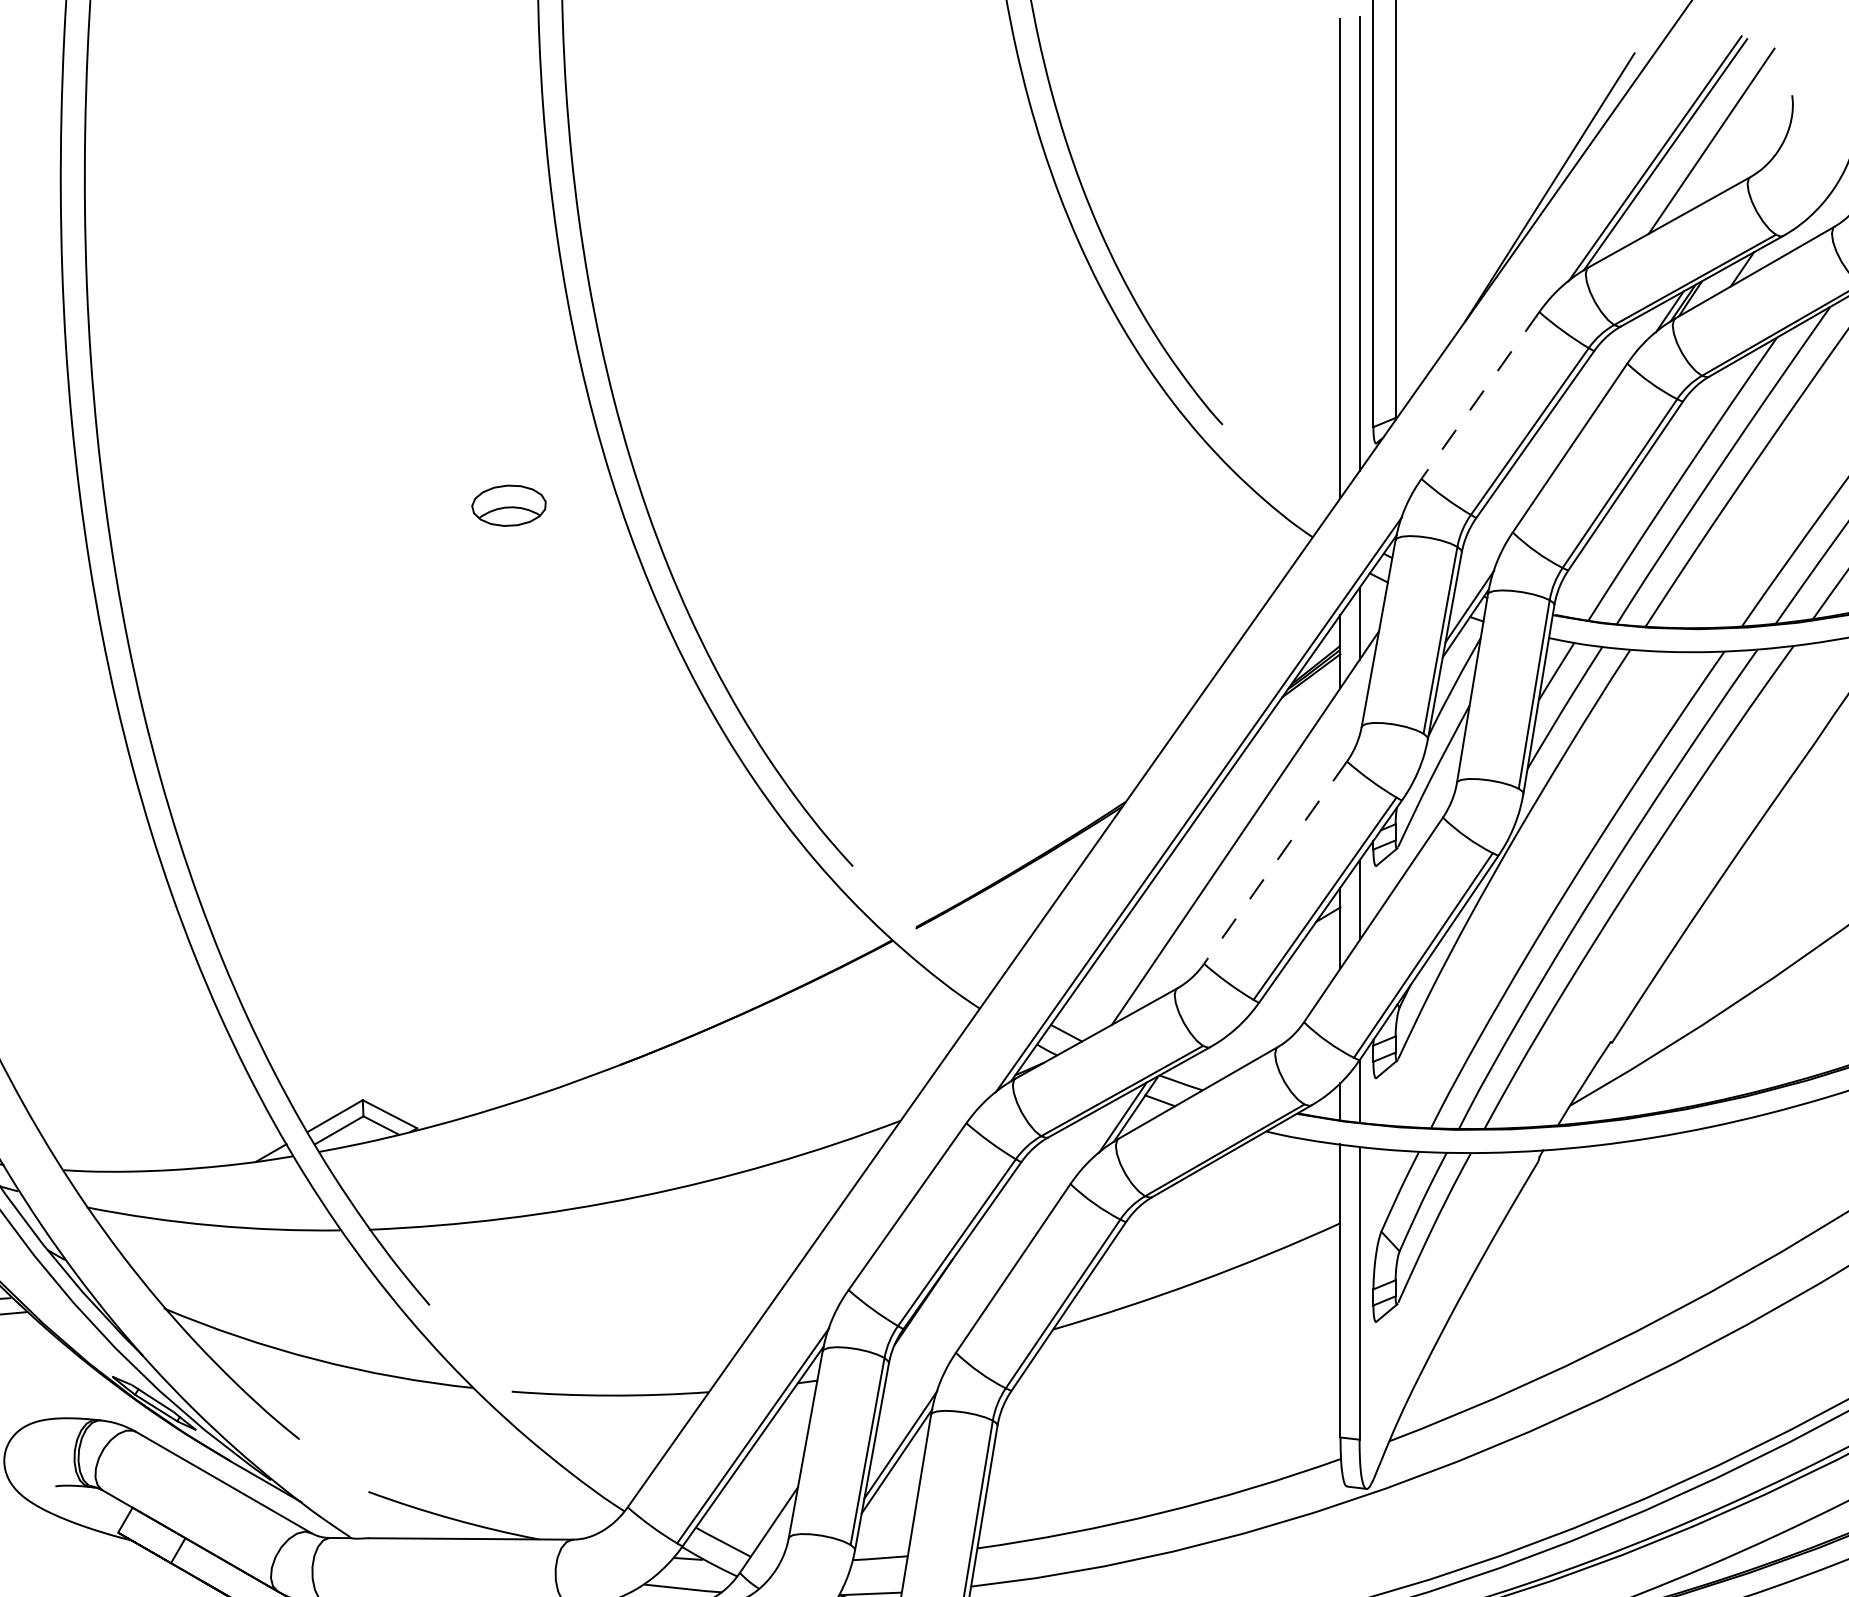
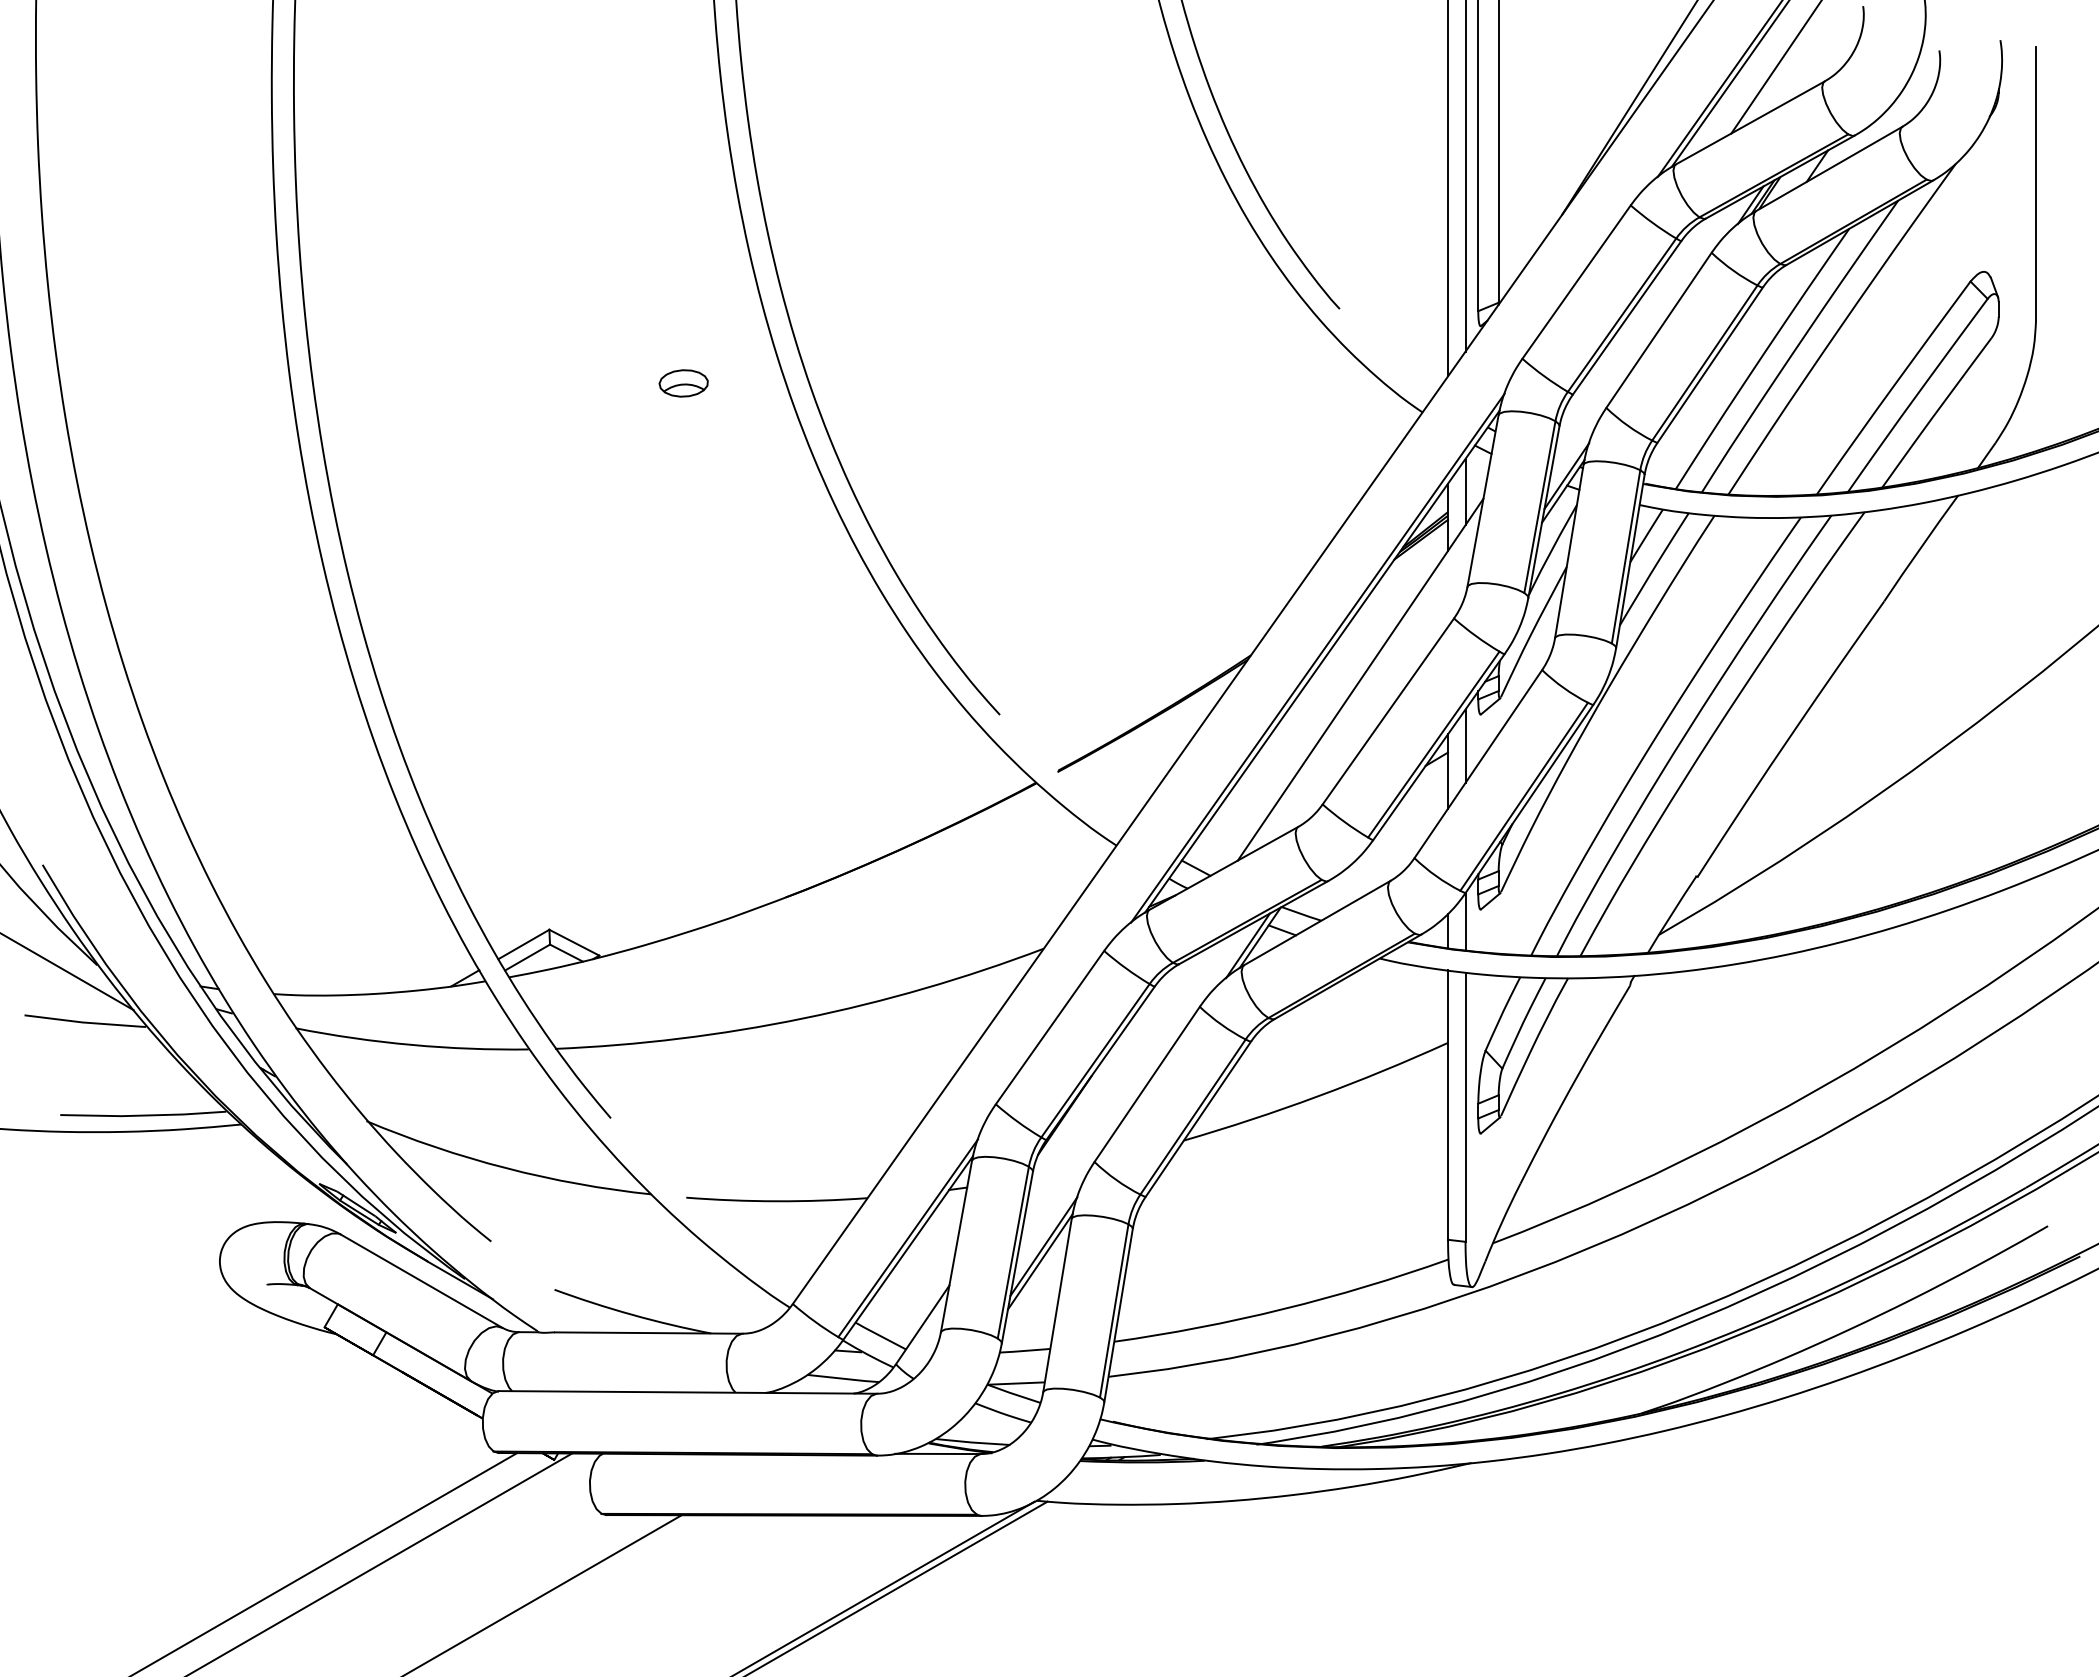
line: (1480, 395) -> (1576, 282), dashed -> solid
part: (508, 505) -> (683, 383), size x0.71
line: (1275, 862) -> (1388, 711), dashed -> solid

